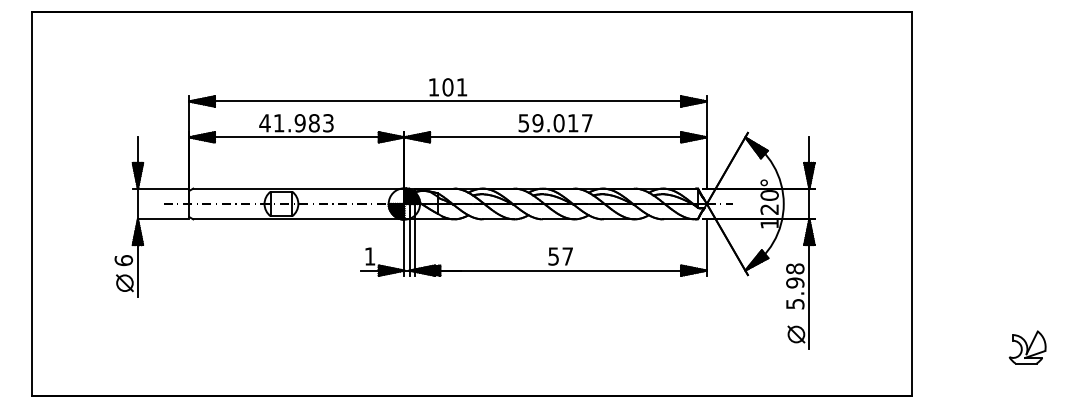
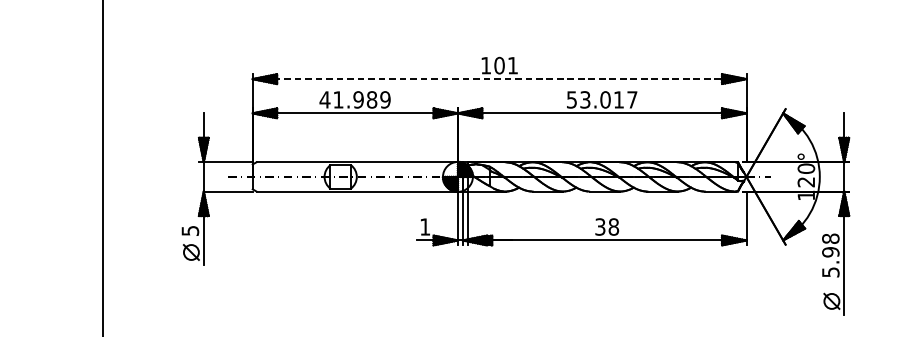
line: (448, 101) -> (500, 79), solid -> dashed
text: (327, 123) -> (384, 100), 41.983 -> 41.989
text: (537, 123) -> (584, 100), 59.017 -> 53.017
text: (561, 256) -> (607, 226), 57 -> 38
text: (123, 260) -> (190, 230), 6 -> 5

